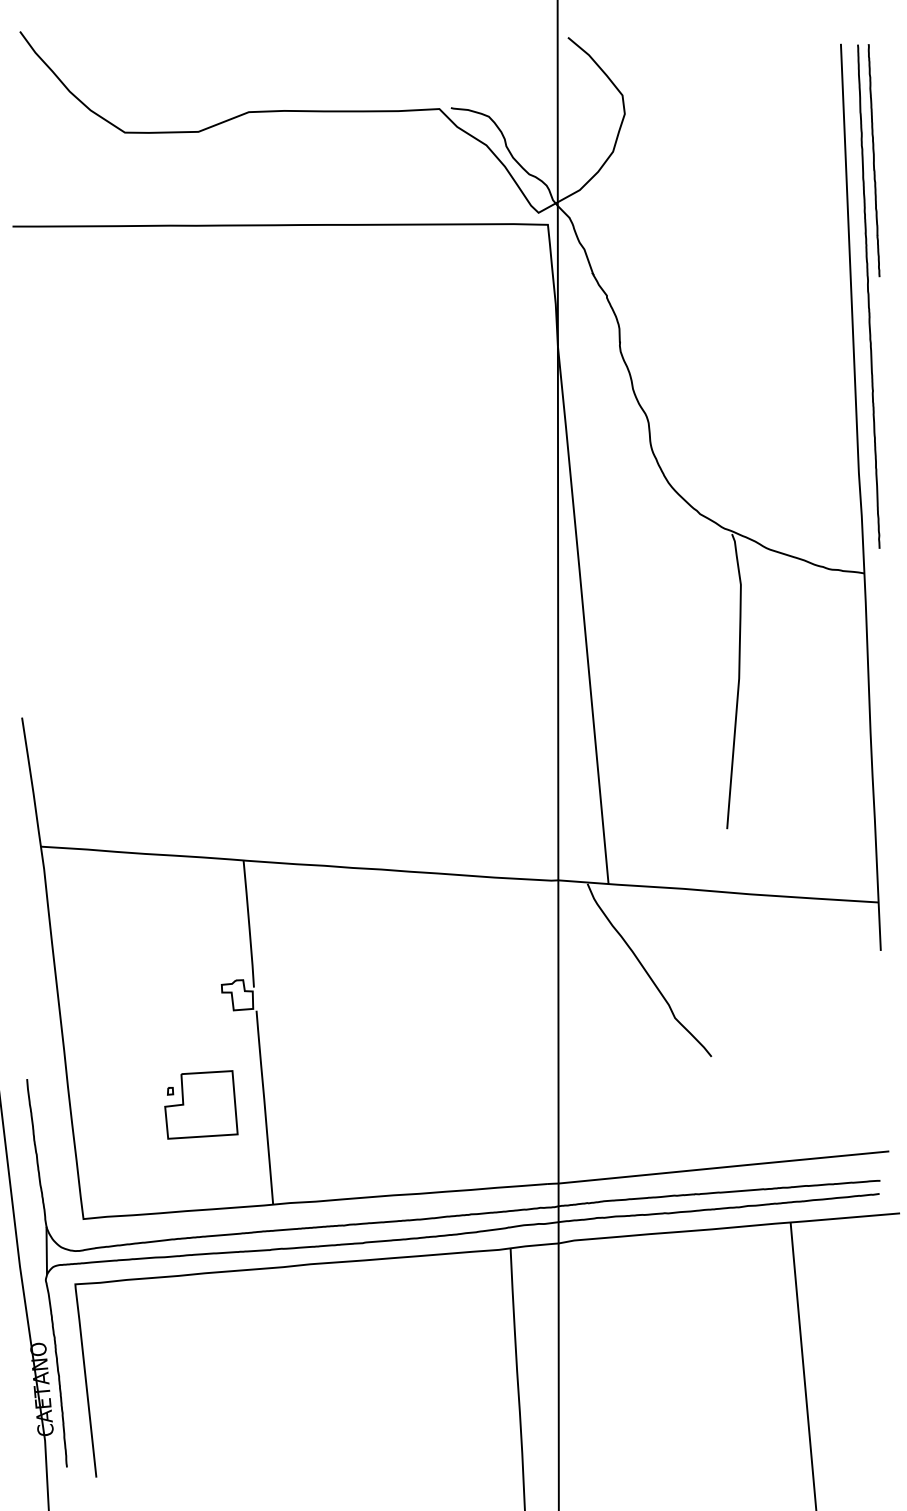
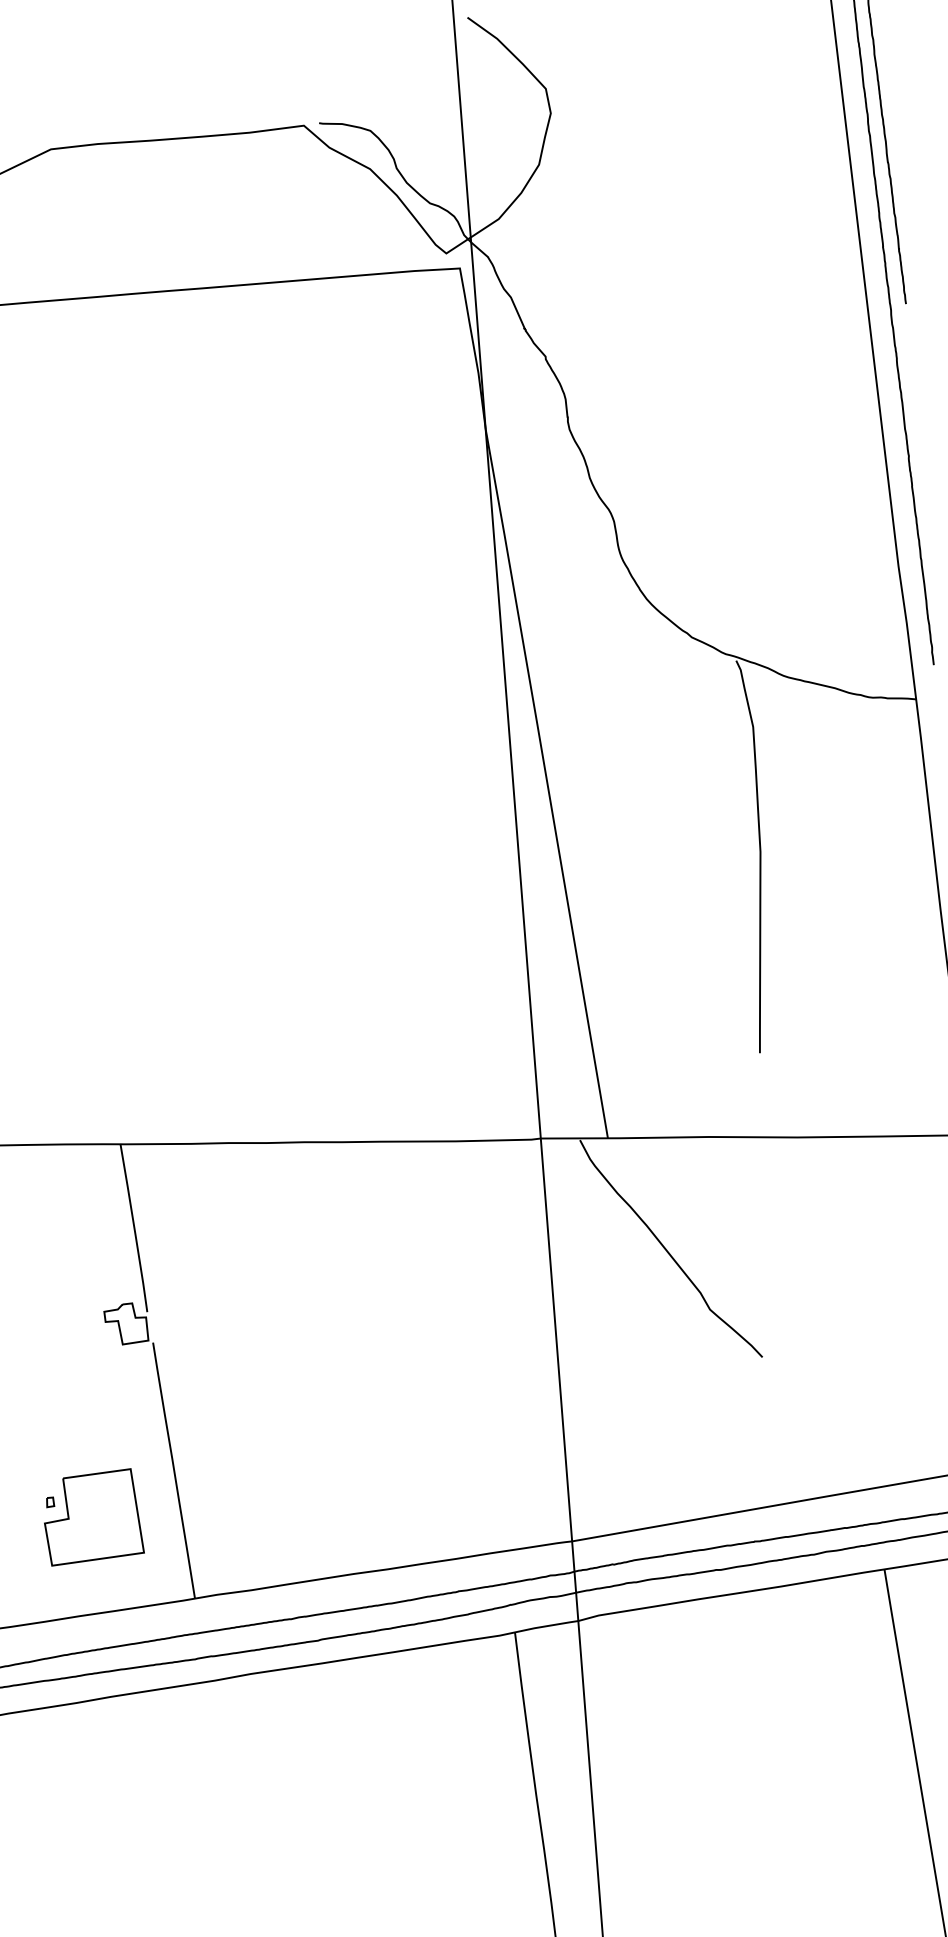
part: (201, 1104) -> (92, 1516), moved

